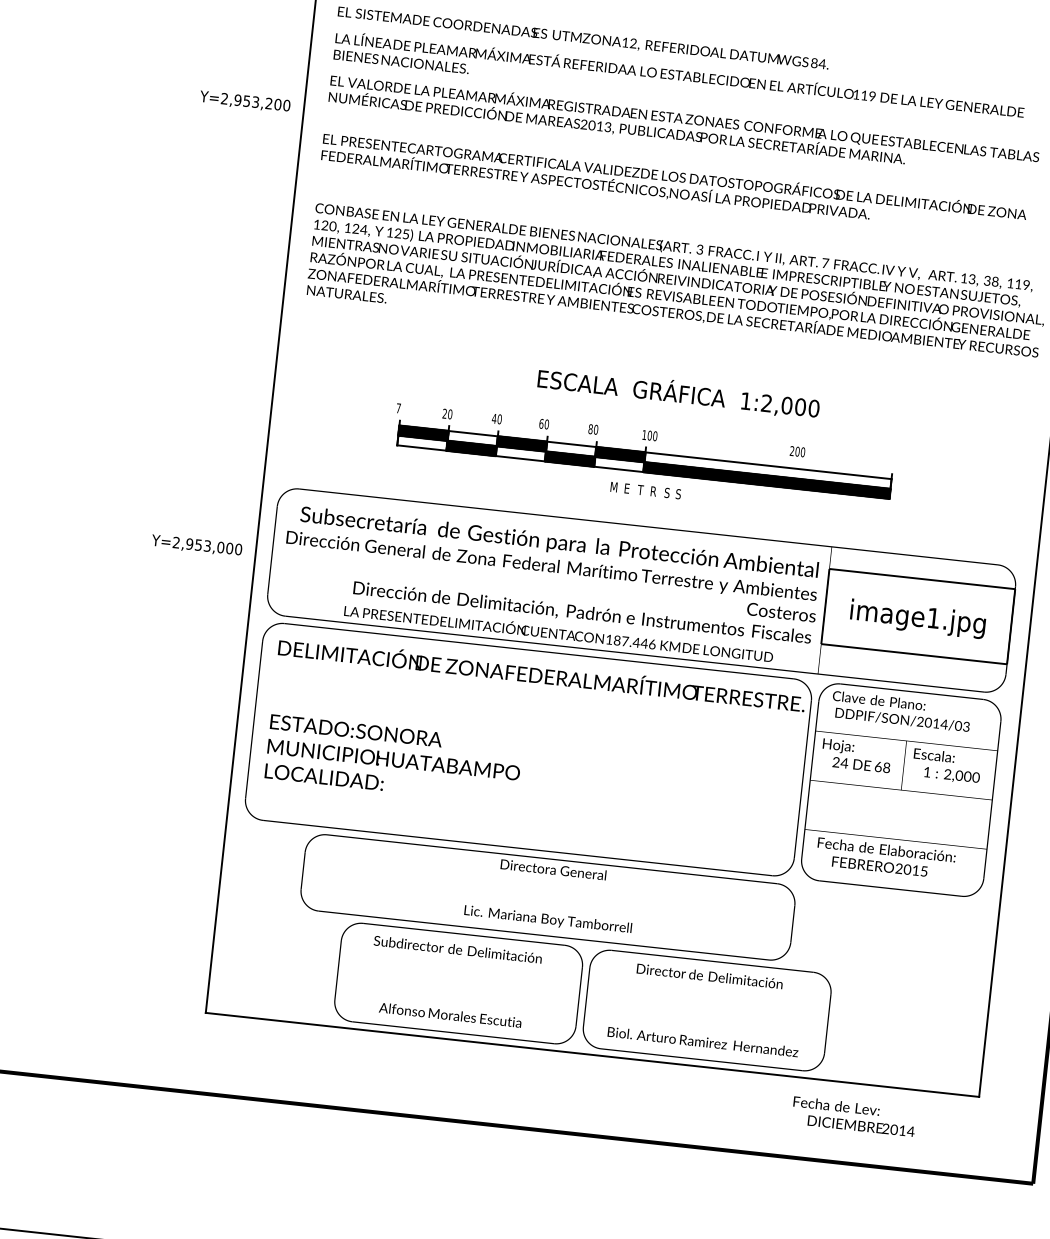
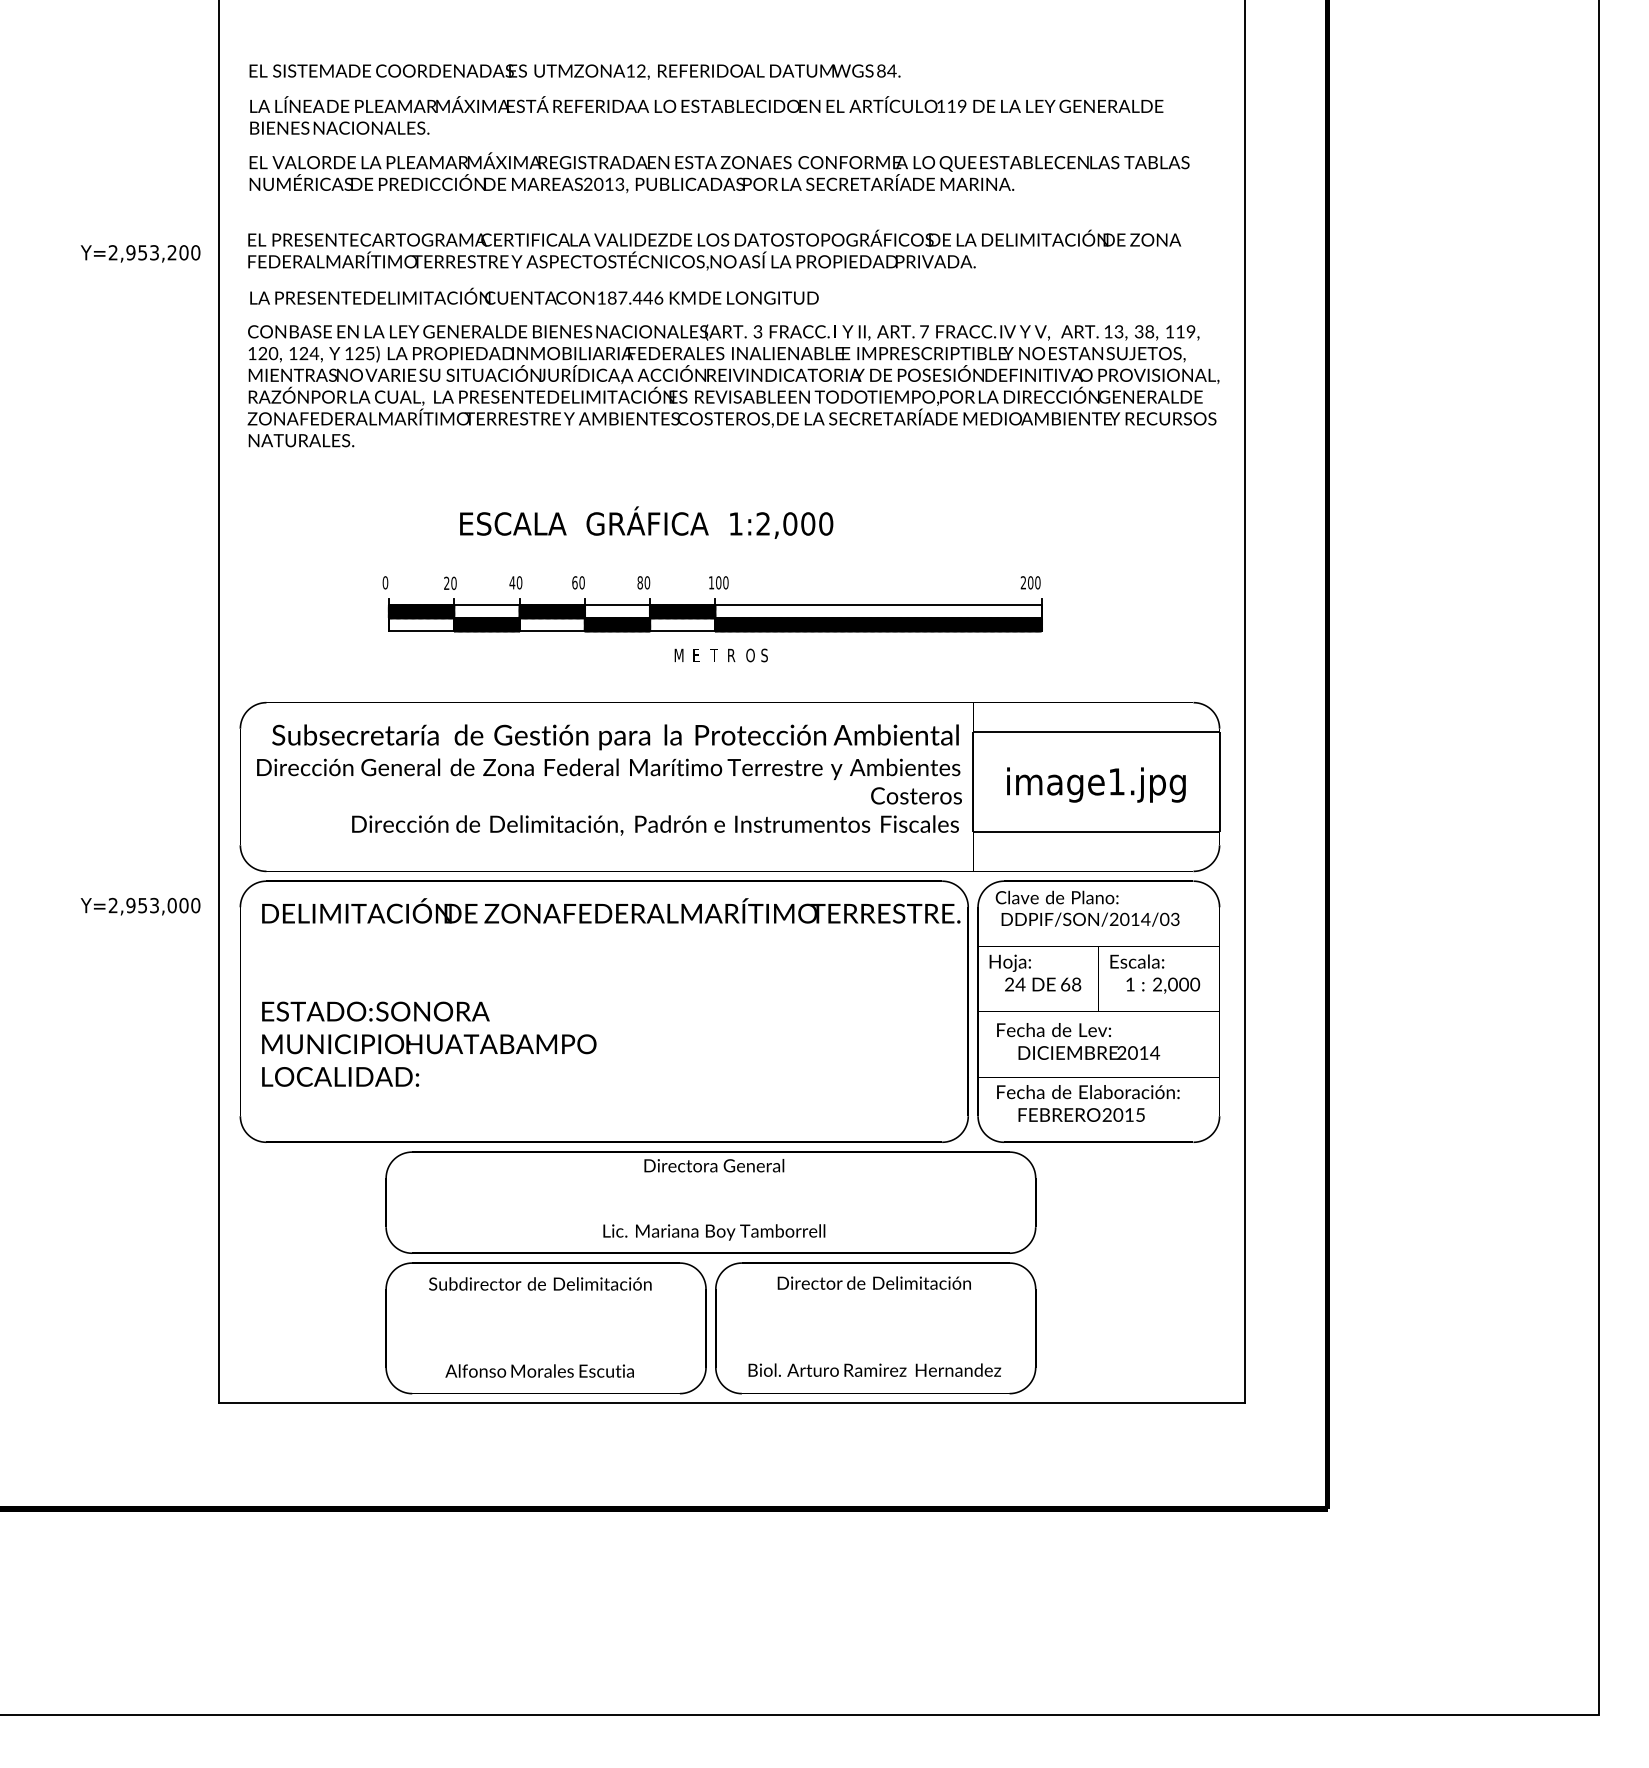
text: (245, 101) -> (140, 253), moved
text: (678, 392) -> (646, 522), moved
text: (398, 408) -> (385, 582), 7 -> 0
text: (797, 451) -> (1030, 582), moved
text: (667, 493) -> (750, 655), S -> O
text: (196, 545) -> (140, 906), moved
text: (558, 632) -> (534, 295), moved
text: (547, 897) -> (710, 1202), moved
text: (854, 1116) -> (1078, 1041), moved

